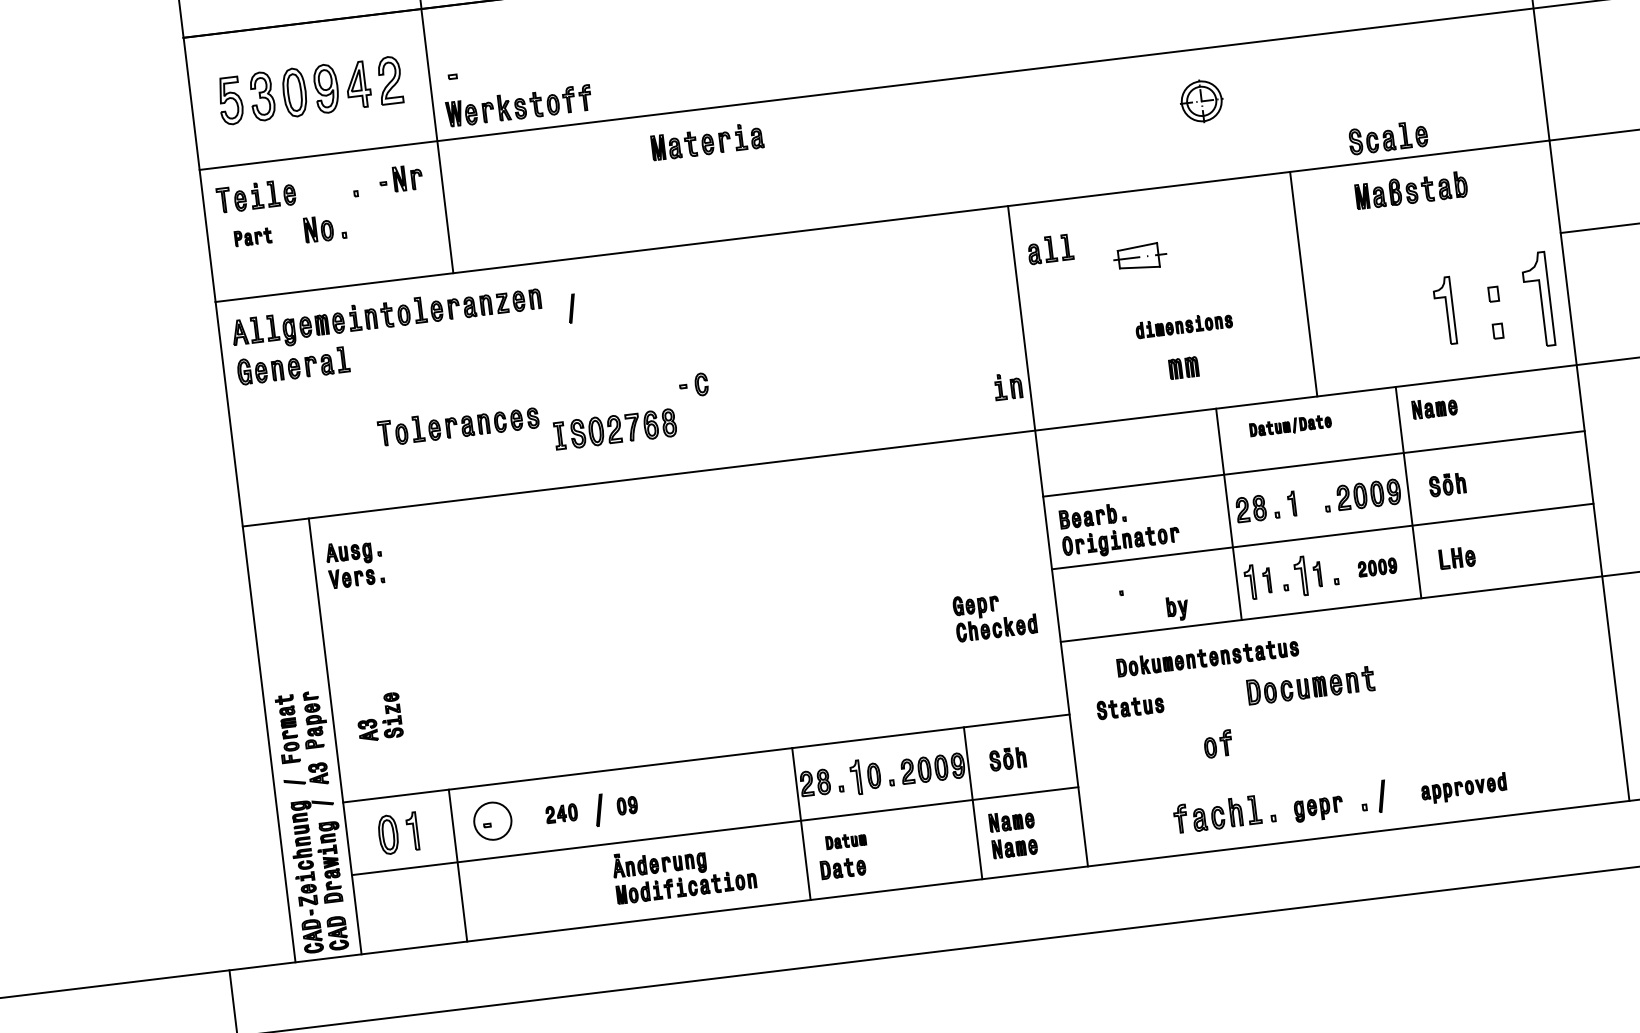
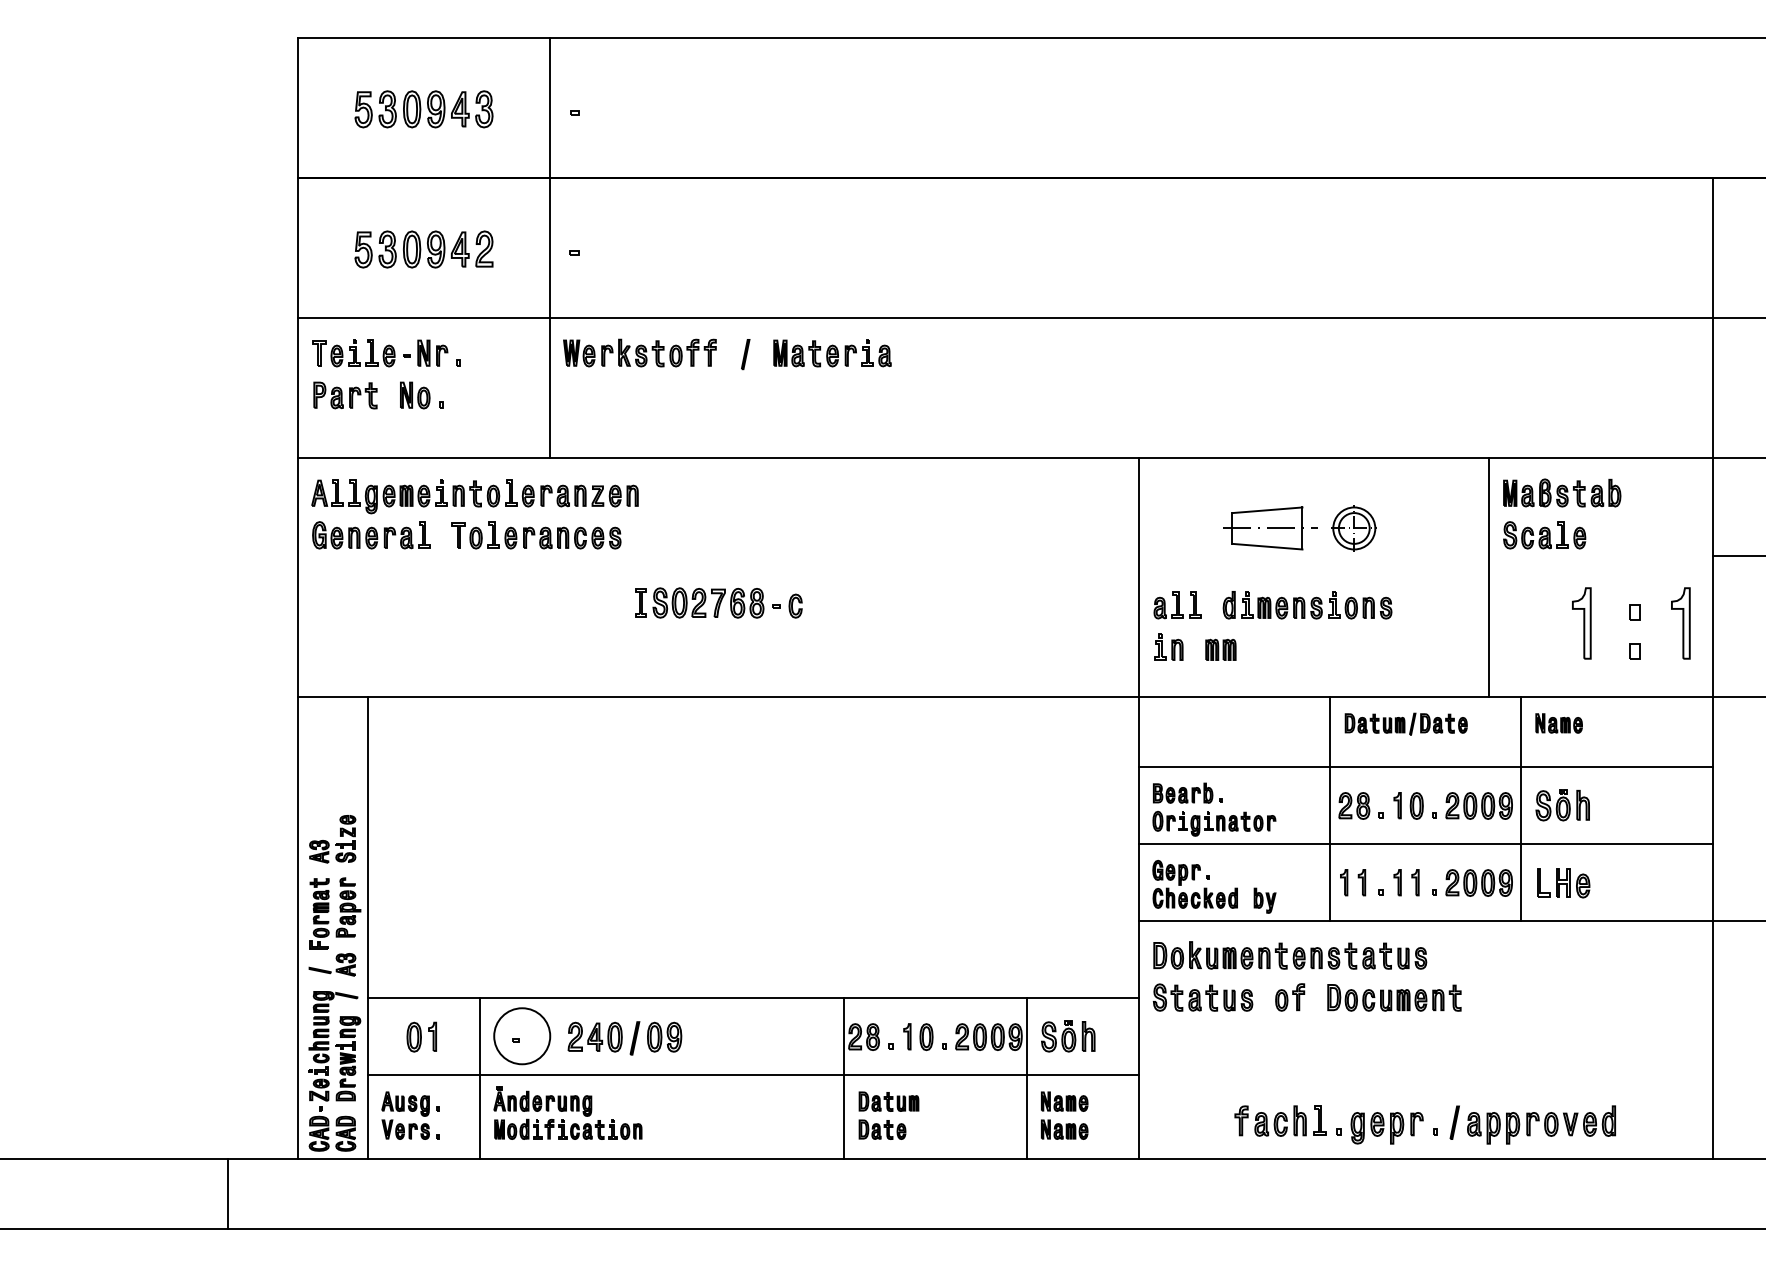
part: (310, 90) -> (423, 249), size x0.71
part: (1200, 101) -> (1353, 528), moved
part: (518, 105) -> (639, 352), moved
part: (1388, 138) -> (1544, 535), moved
part: (400, 178) -> (425, 352), moved
part: (253, 237) -> (345, 395), size x1.67
part: (1050, 249) -> (1177, 605), moved
part: (1140, 257) -> (1270, 528), size x1.67
line: (1303, 284) -> (1488, 577), moved
part: (1537, 299) -> (1680, 623), size x0.71
line: (571, 308) -> (745, 354), moved
part: (1184, 325) -> (1307, 605), size x1.67
part: (1183, 367) -> (1220, 649), moved
part: (1007, 386) -> (1168, 646), moved
part: (458, 424) -> (536, 535), moved
part: (1289, 425) -> (1405, 723), size x1.43
part: (614, 428) -> (699, 602), moved
part: (1447, 484) -> (1562, 805), size x1.43
part: (1309, 501) -> (1416, 805), added
part: (1457, 558) -> (1563, 883), size x1.43
part: (354, 563) -> (410, 1115), moved
part: (1376, 567) -> (1478, 882), size x1.67
part: (1300, 576) -> (1397, 882), size x0.62
part: (1250, 582) -> (1344, 882), size x0.71
part: (994, 615) -> (1194, 884), moved
part: (1207, 657) -> (1290, 955), size x1.43
part: (1129, 707) -> (1202, 997), size x1.43
part: (379, 717) -> (332, 839), moved
part: (1218, 744) -> (1290, 997), moved
part: (1007, 759) -> (1068, 1036), size x1.43
part: (856, 777) -> (907, 1036), size x0.71
part: (1463, 788) -> (1541, 1124), size x1.67
part: (627, 805) -> (664, 1036), size x1.67
part: (1318, 809) -> (1386, 1128), size x1.43
part: (561, 813) -> (594, 1036), size x1.67
circle: (493, 821) -> (522, 1036), size x1.43
part: (397, 832) -> (421, 1036), size x0.71
part: (845, 840) -> (888, 1101), size x1.43
part: (683, 871) -> (567, 1112), moved

